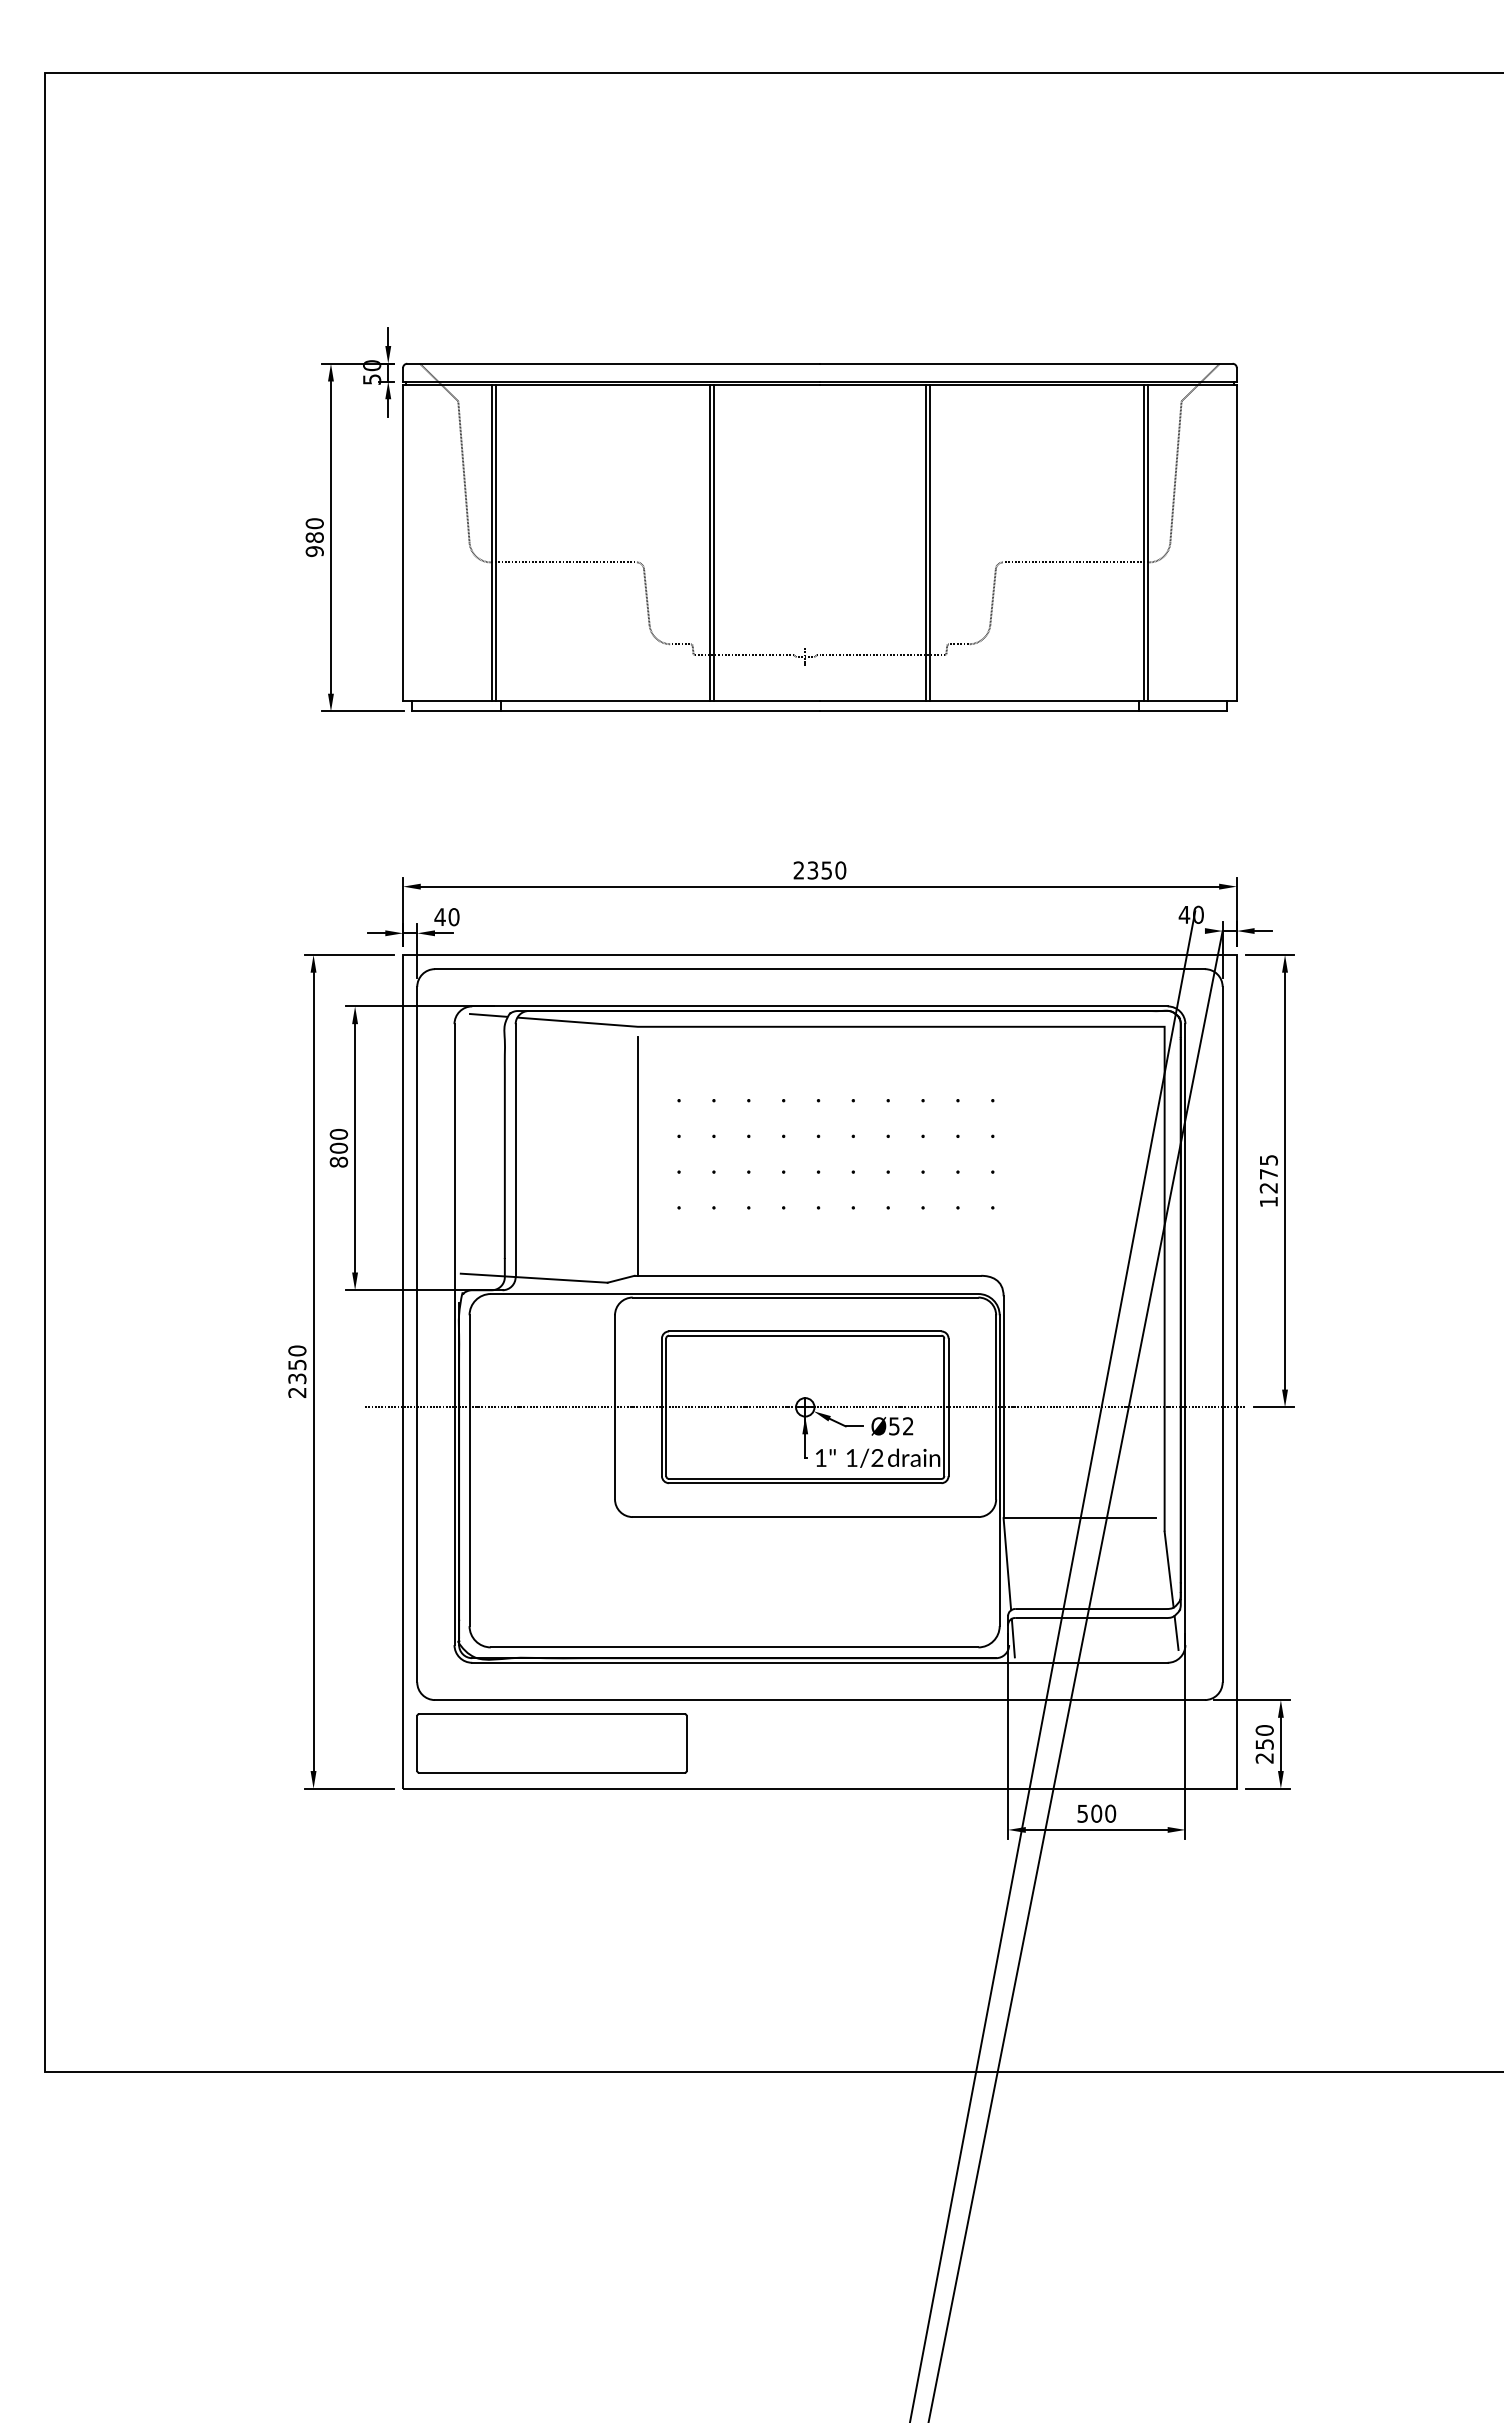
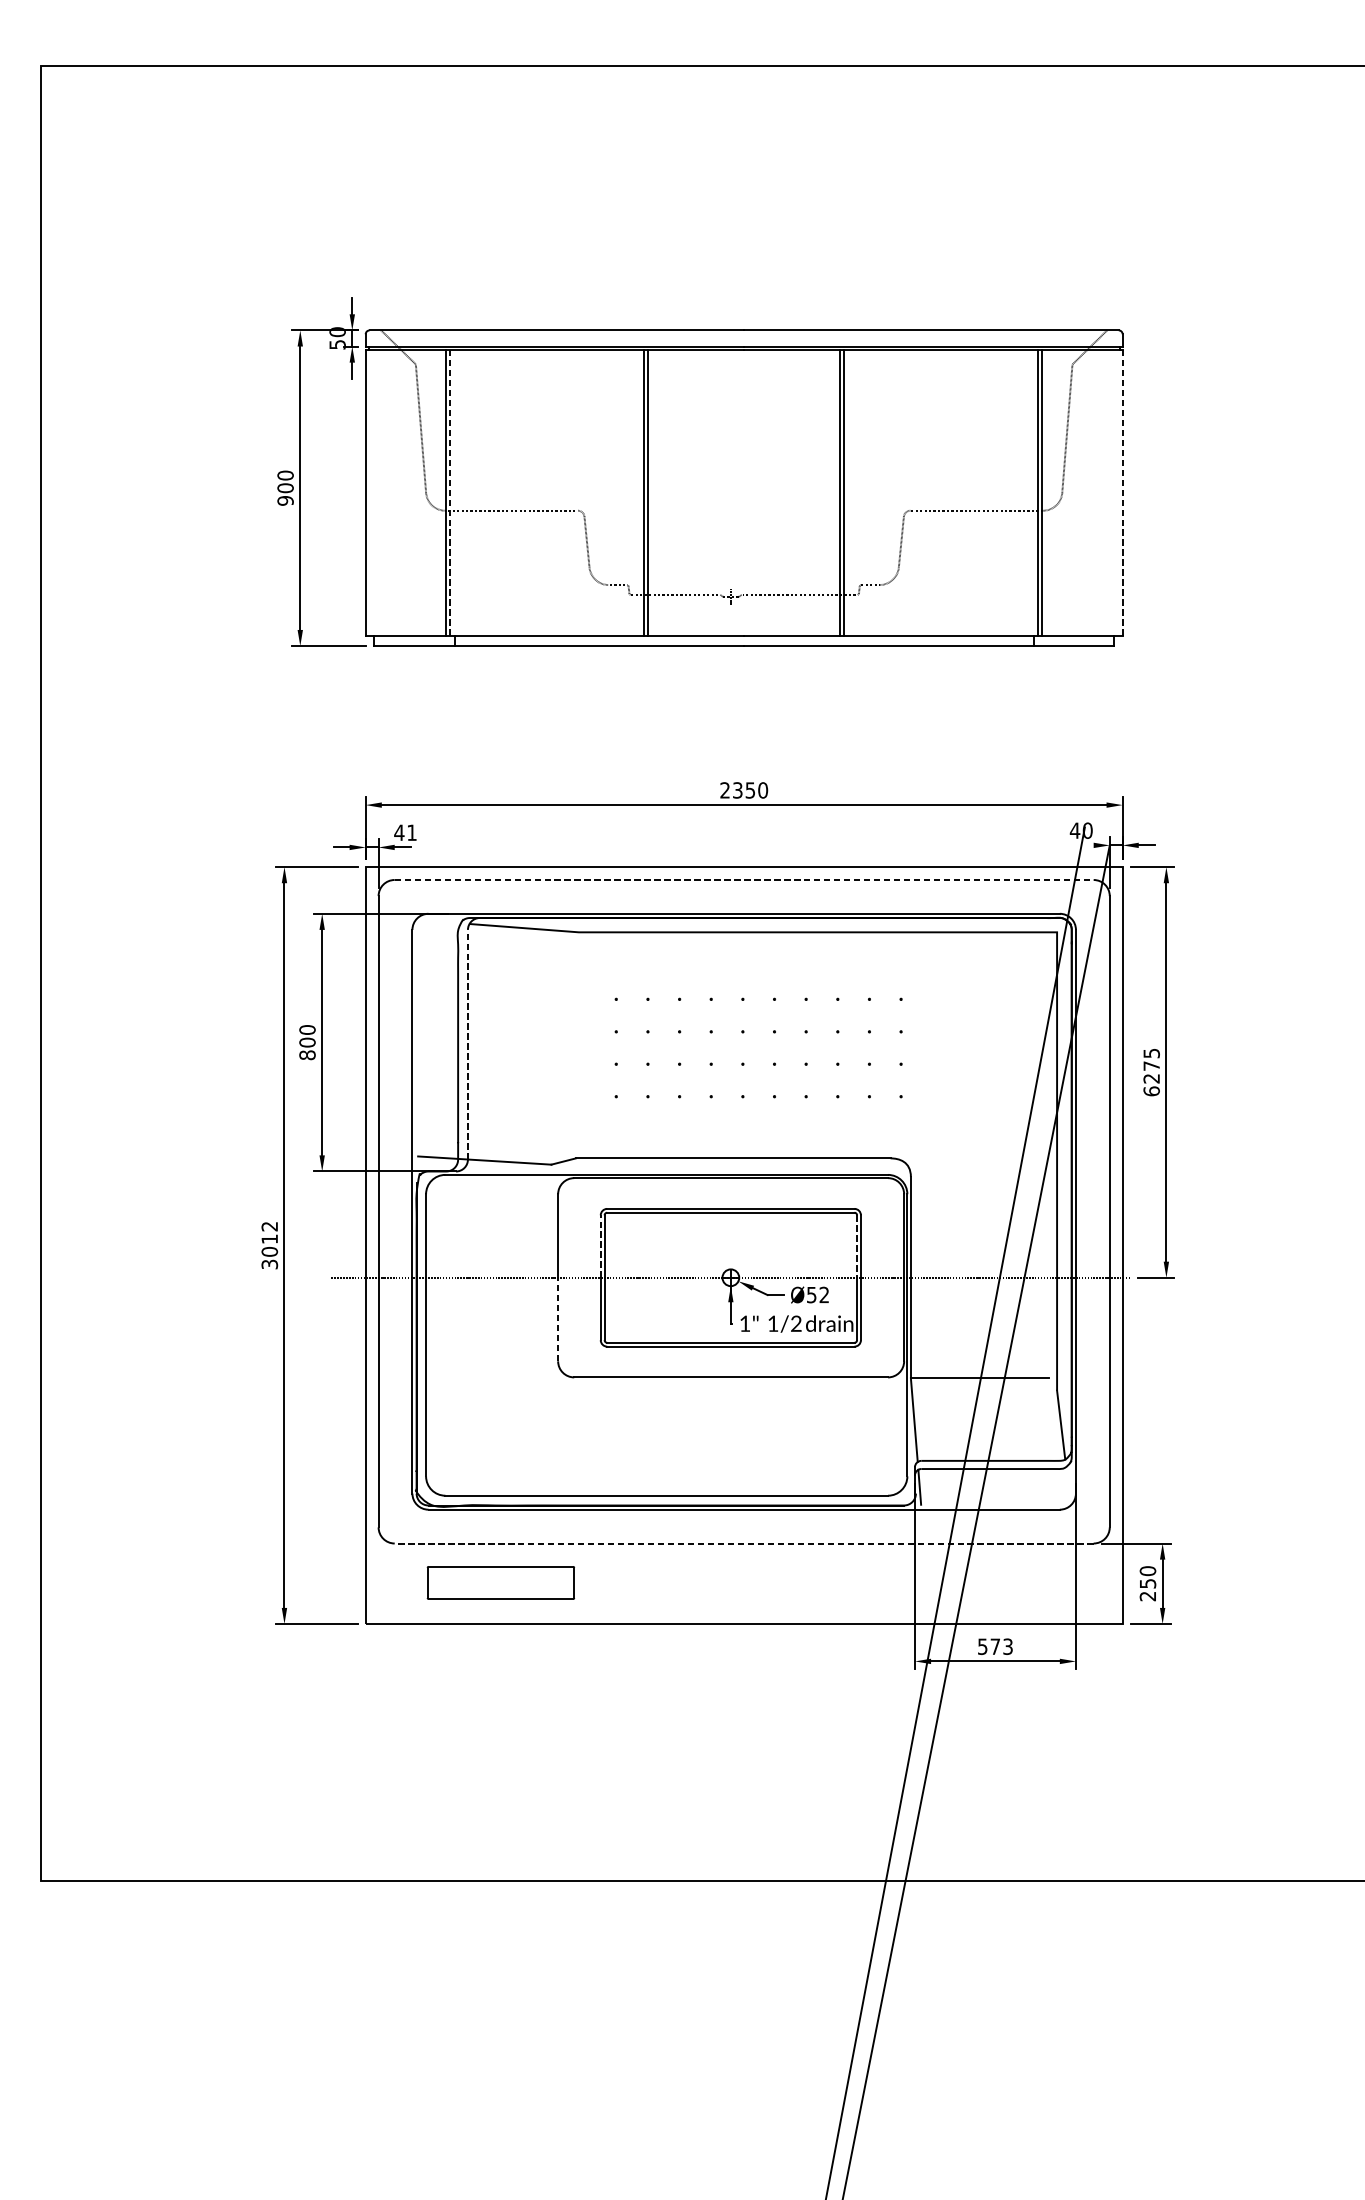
text: (314, 537) -> (285, 488), 980 -> 900
line: (496, 542) -> (450, 492), solid -> dashed
line: (1236, 542) -> (1122, 492), solid -> dashed
text: (453, 917) -> (411, 833), 40 -> 41
line: (819, 969) -> (743, 880), solid -> dashed
line: (488, 1015) -> (443, 922), removed
line: (515, 1150) -> (467, 1044), solid -> dashed
line: (638, 1155) -> (579, 1049), removed
text: (1268, 1201) -> (1151, 1090), 1275 -> 6275
text: (297, 1371) -> (269, 1245), 2350 -> 3012
line: (661, 1372) -> (600, 1246), solid -> dashed
line: (944, 1373) -> (857, 1247), solid -> dashed
line: (615, 1452) -> (558, 1318), solid -> dashed
line: (1176, 1633) -> (1067, 1483), removed
line: (819, 1700) -> (743, 1543), solid -> dashed
part: (551, 1743) -> (500, 1582), size x0.6
text: (1103, 1813) -> (1001, 1646), 500 -> 573

